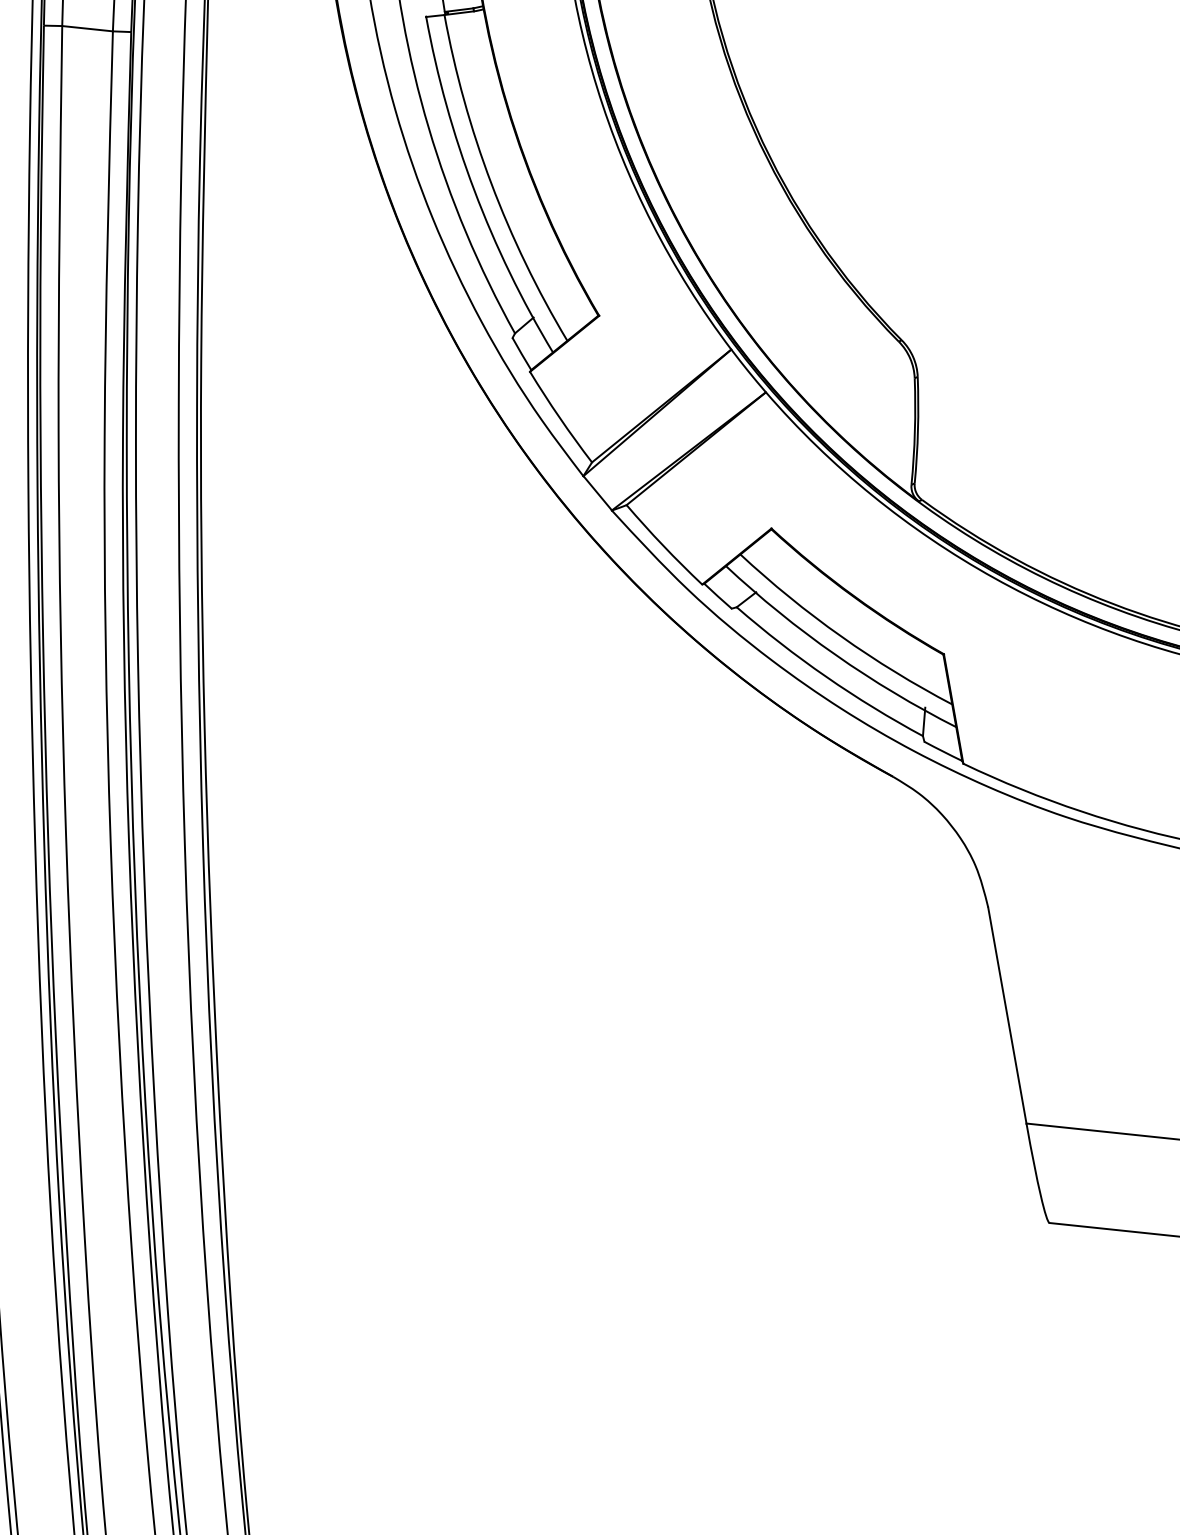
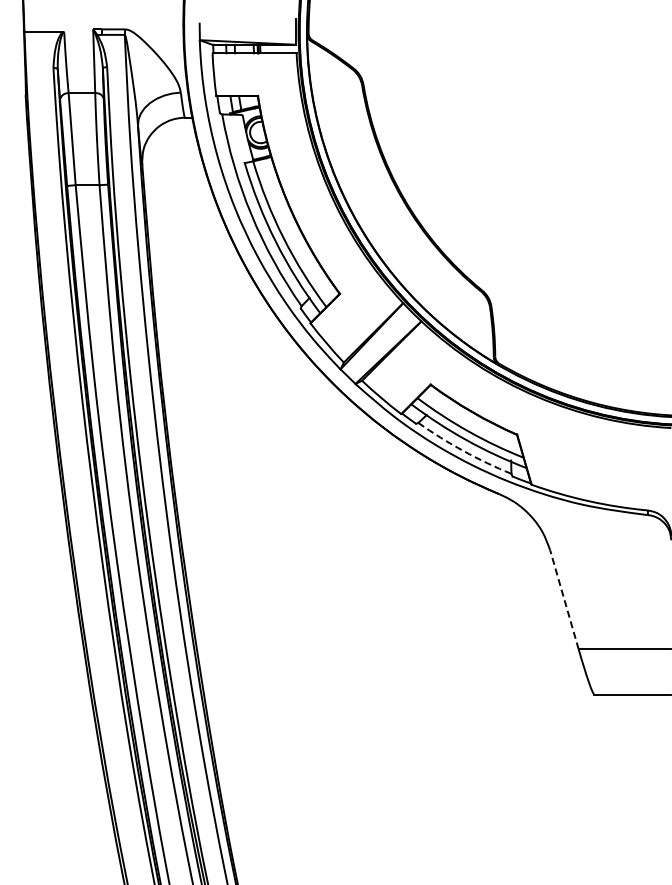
arc: (826, 677) -> (463, 451), solid -> dashed
line: (1007, 1014) -> (564, 599), solid -> dashed

